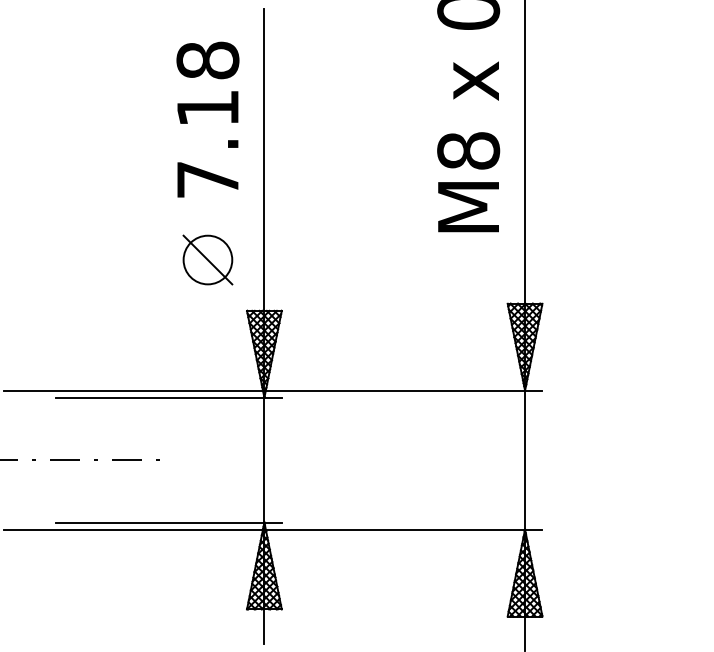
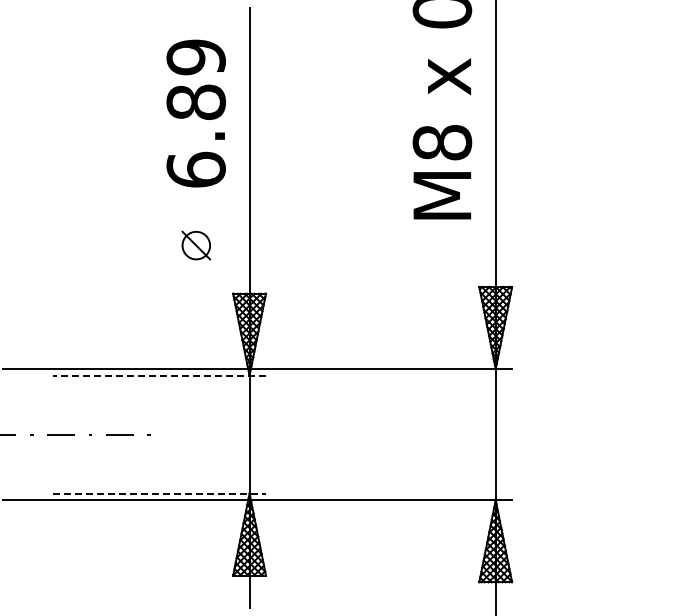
text: (207, 120) -> (195, 113), 7.18 -> 6.89
part: (208, 259) -> (196, 245), size x0.6
line: (169, 397) -> (159, 375), solid -> dashed
line: (169, 522) -> (159, 493), solid -> dashed

